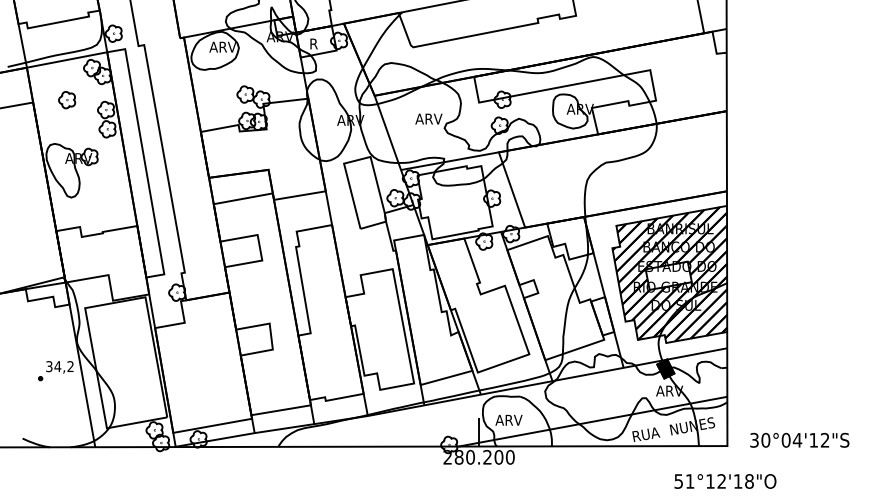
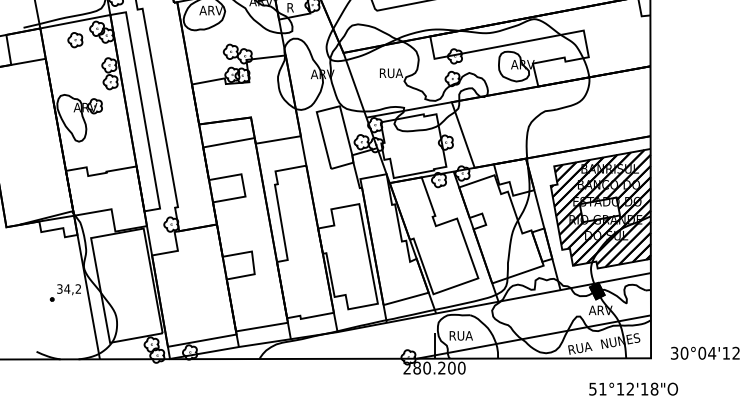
part: (67, 100) -> (75, 40), moved
text: (429, 118) -> (391, 72), ARV -> RUA
text: (509, 419) -> (461, 335), ARV -> RUA
text: (725, 481) -> (633, 389), moved

